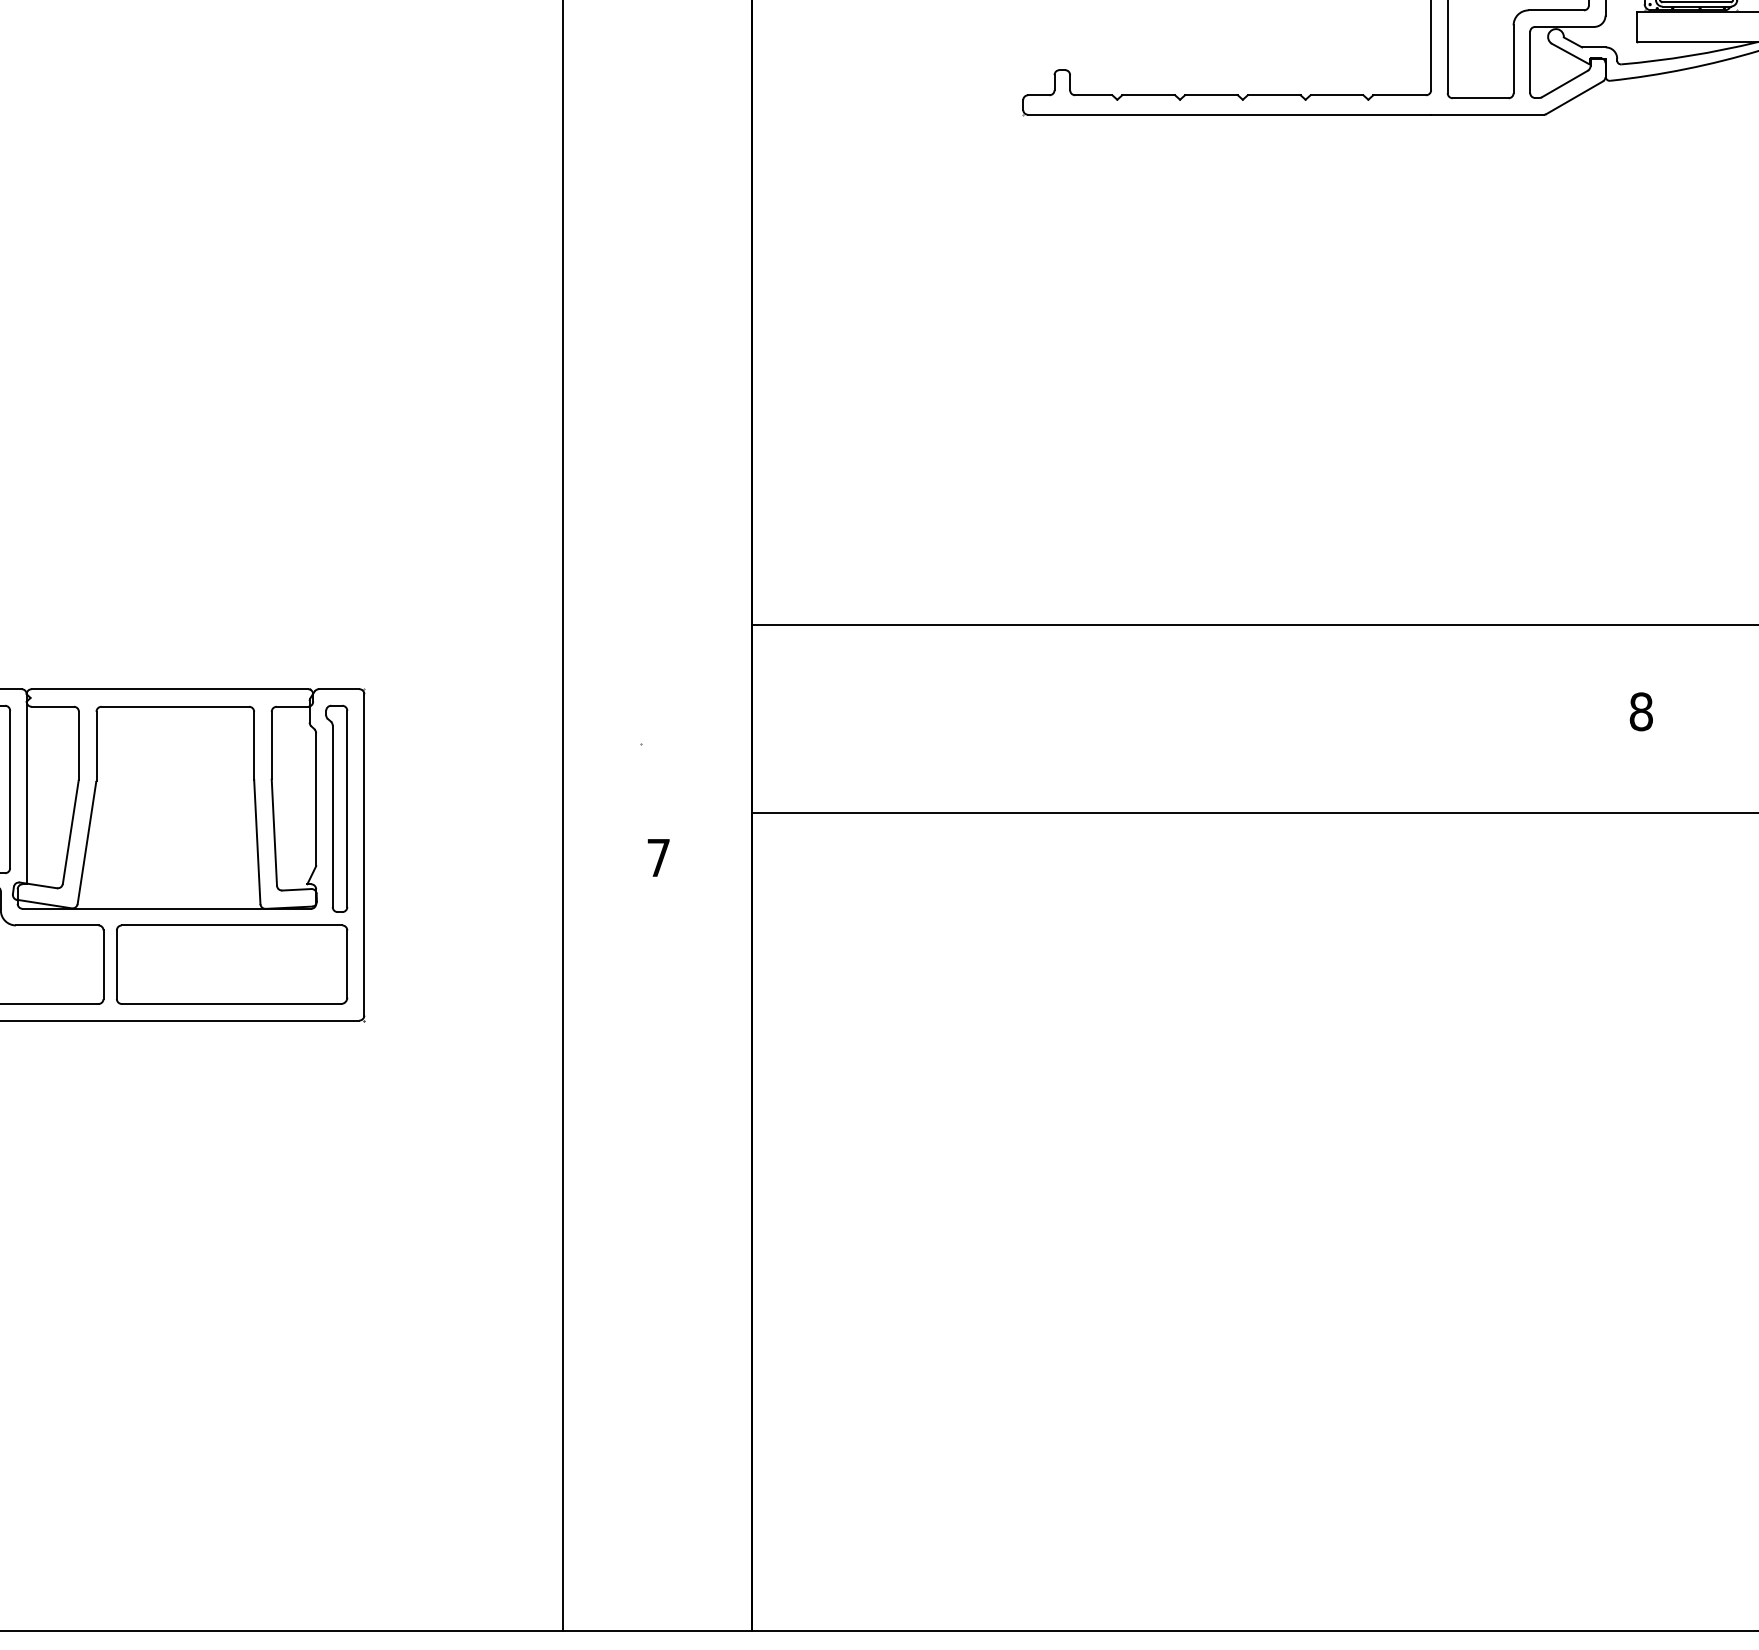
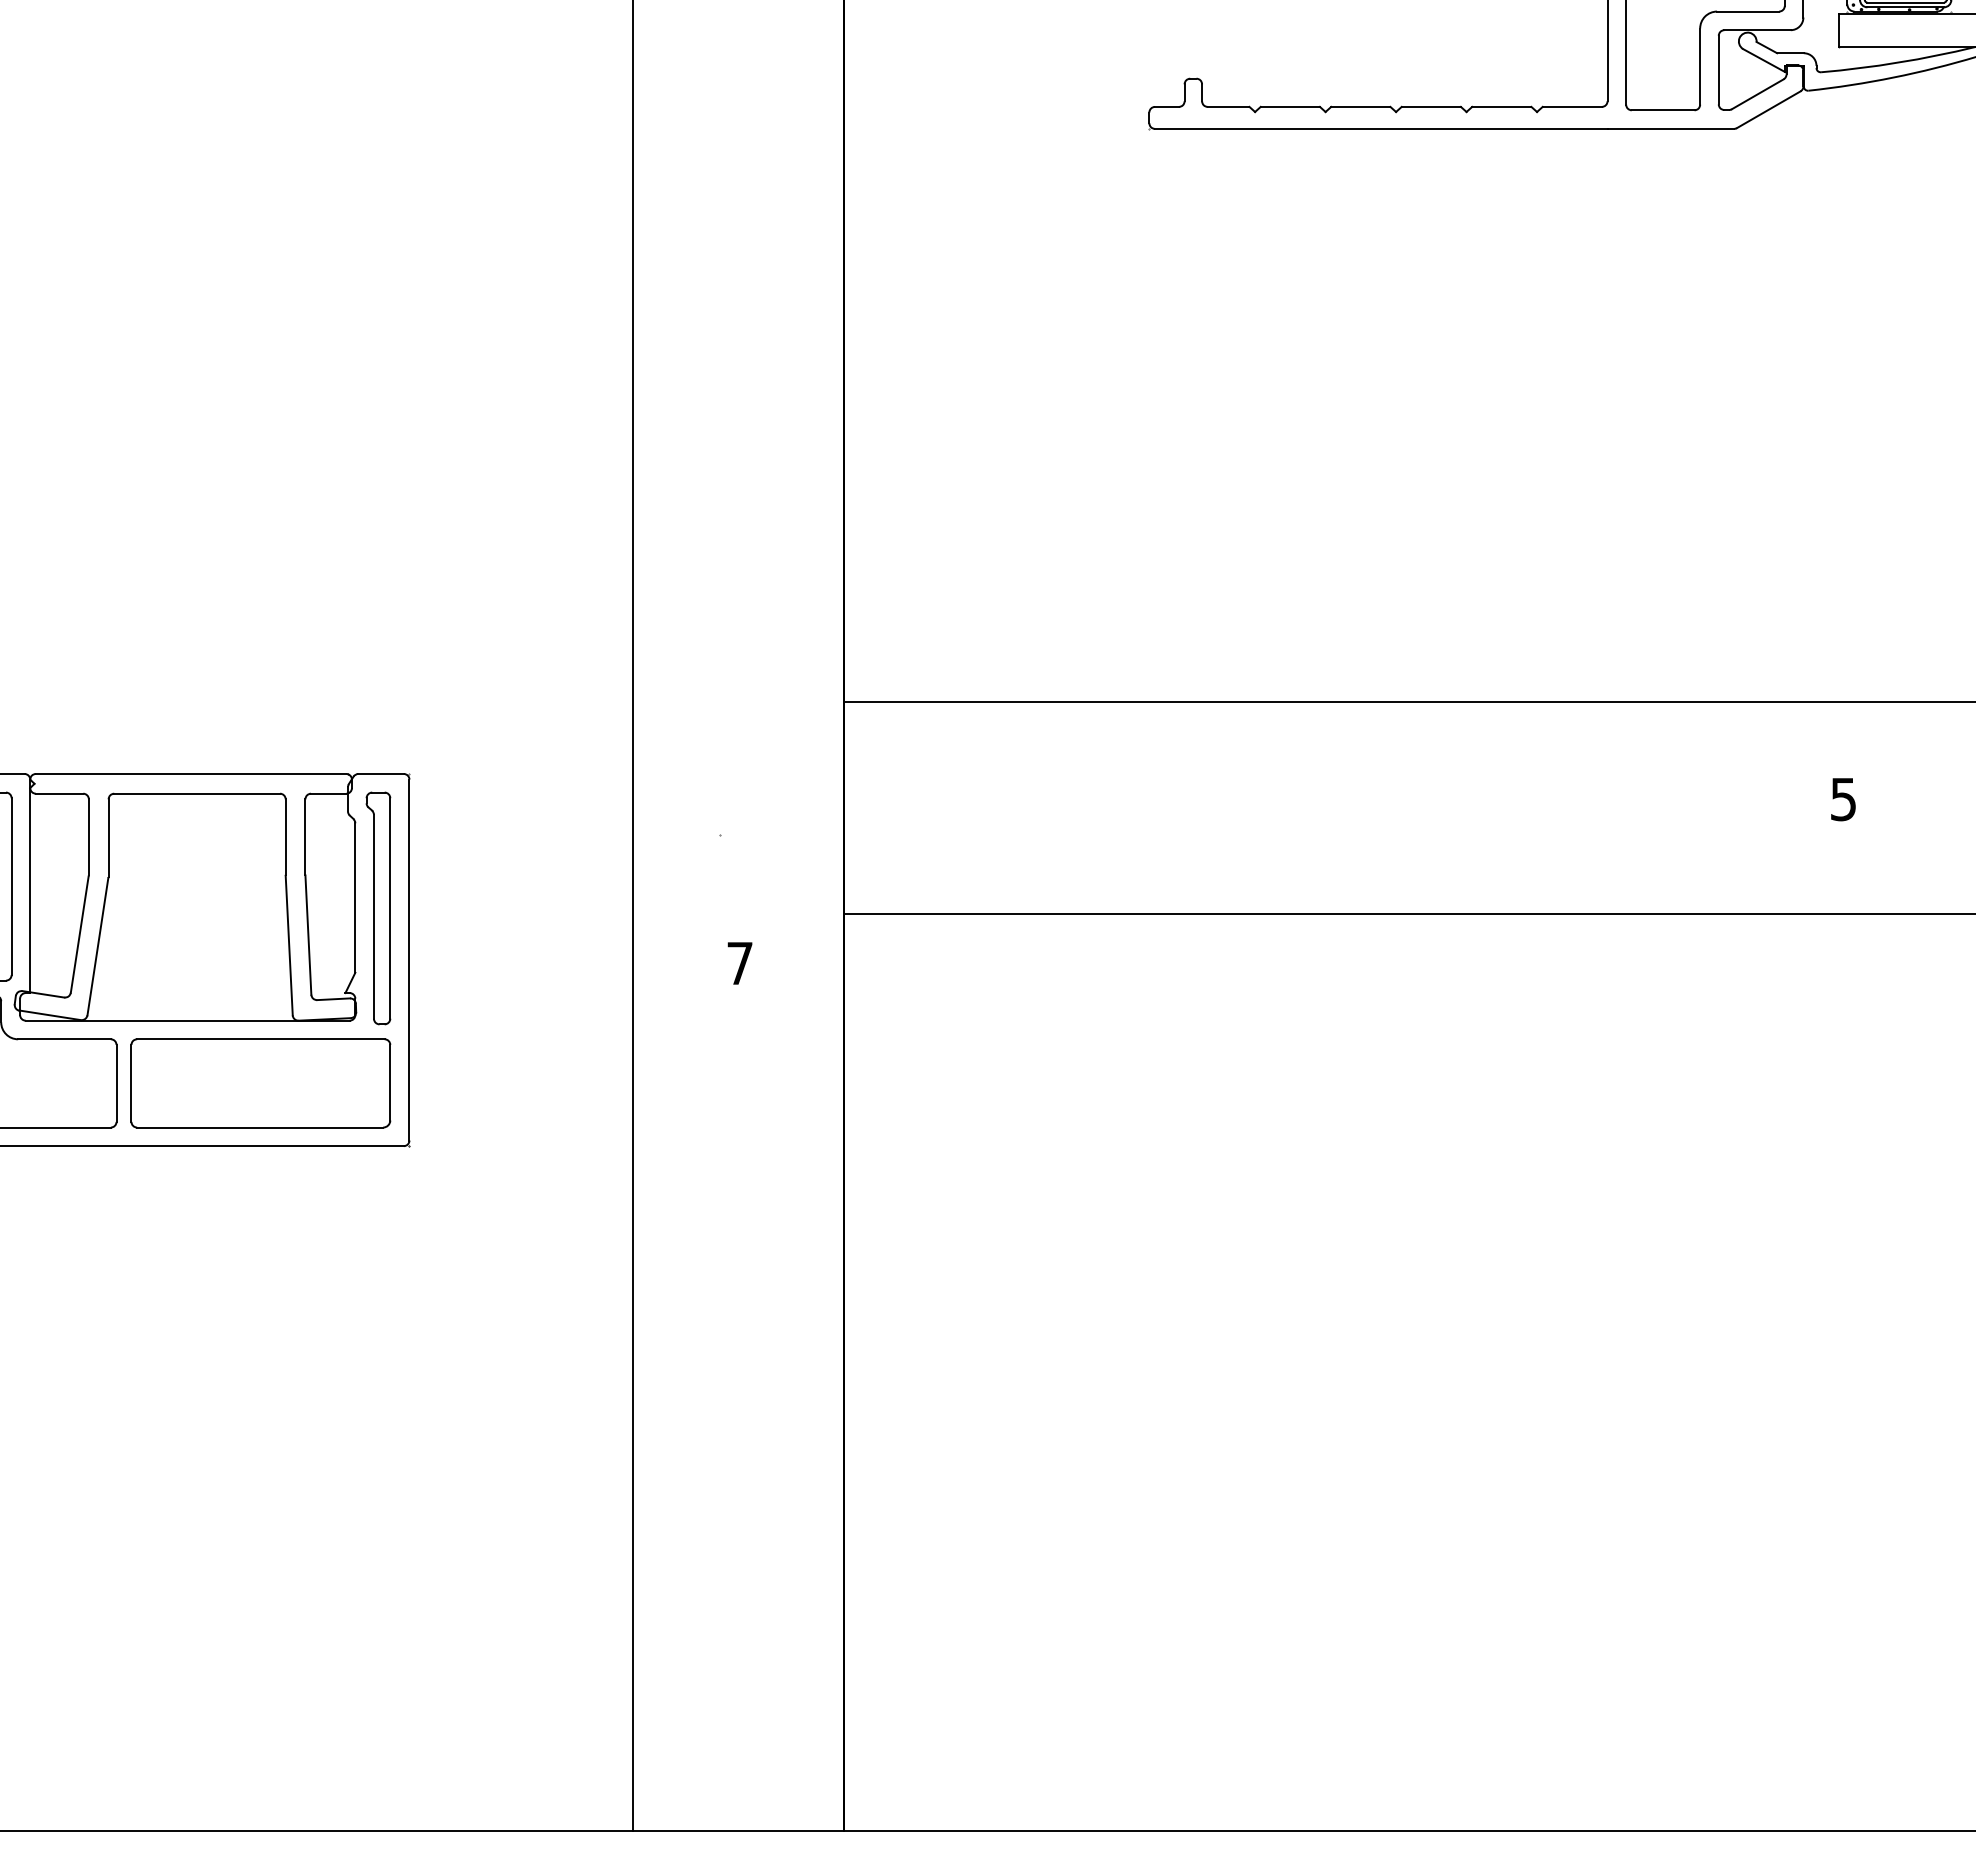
text: (1641, 711) -> (1843, 799), 8 -> 5

